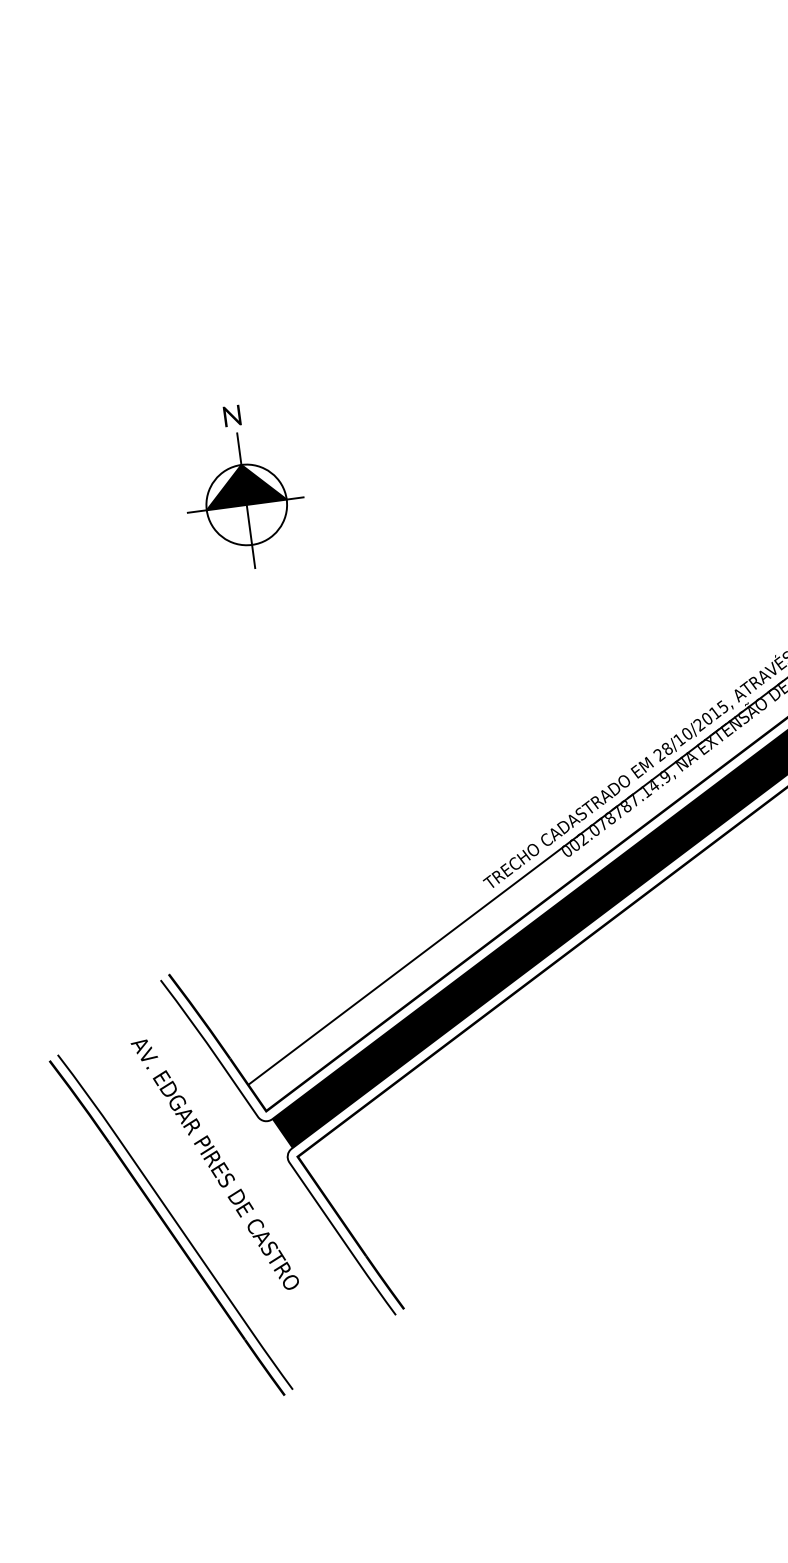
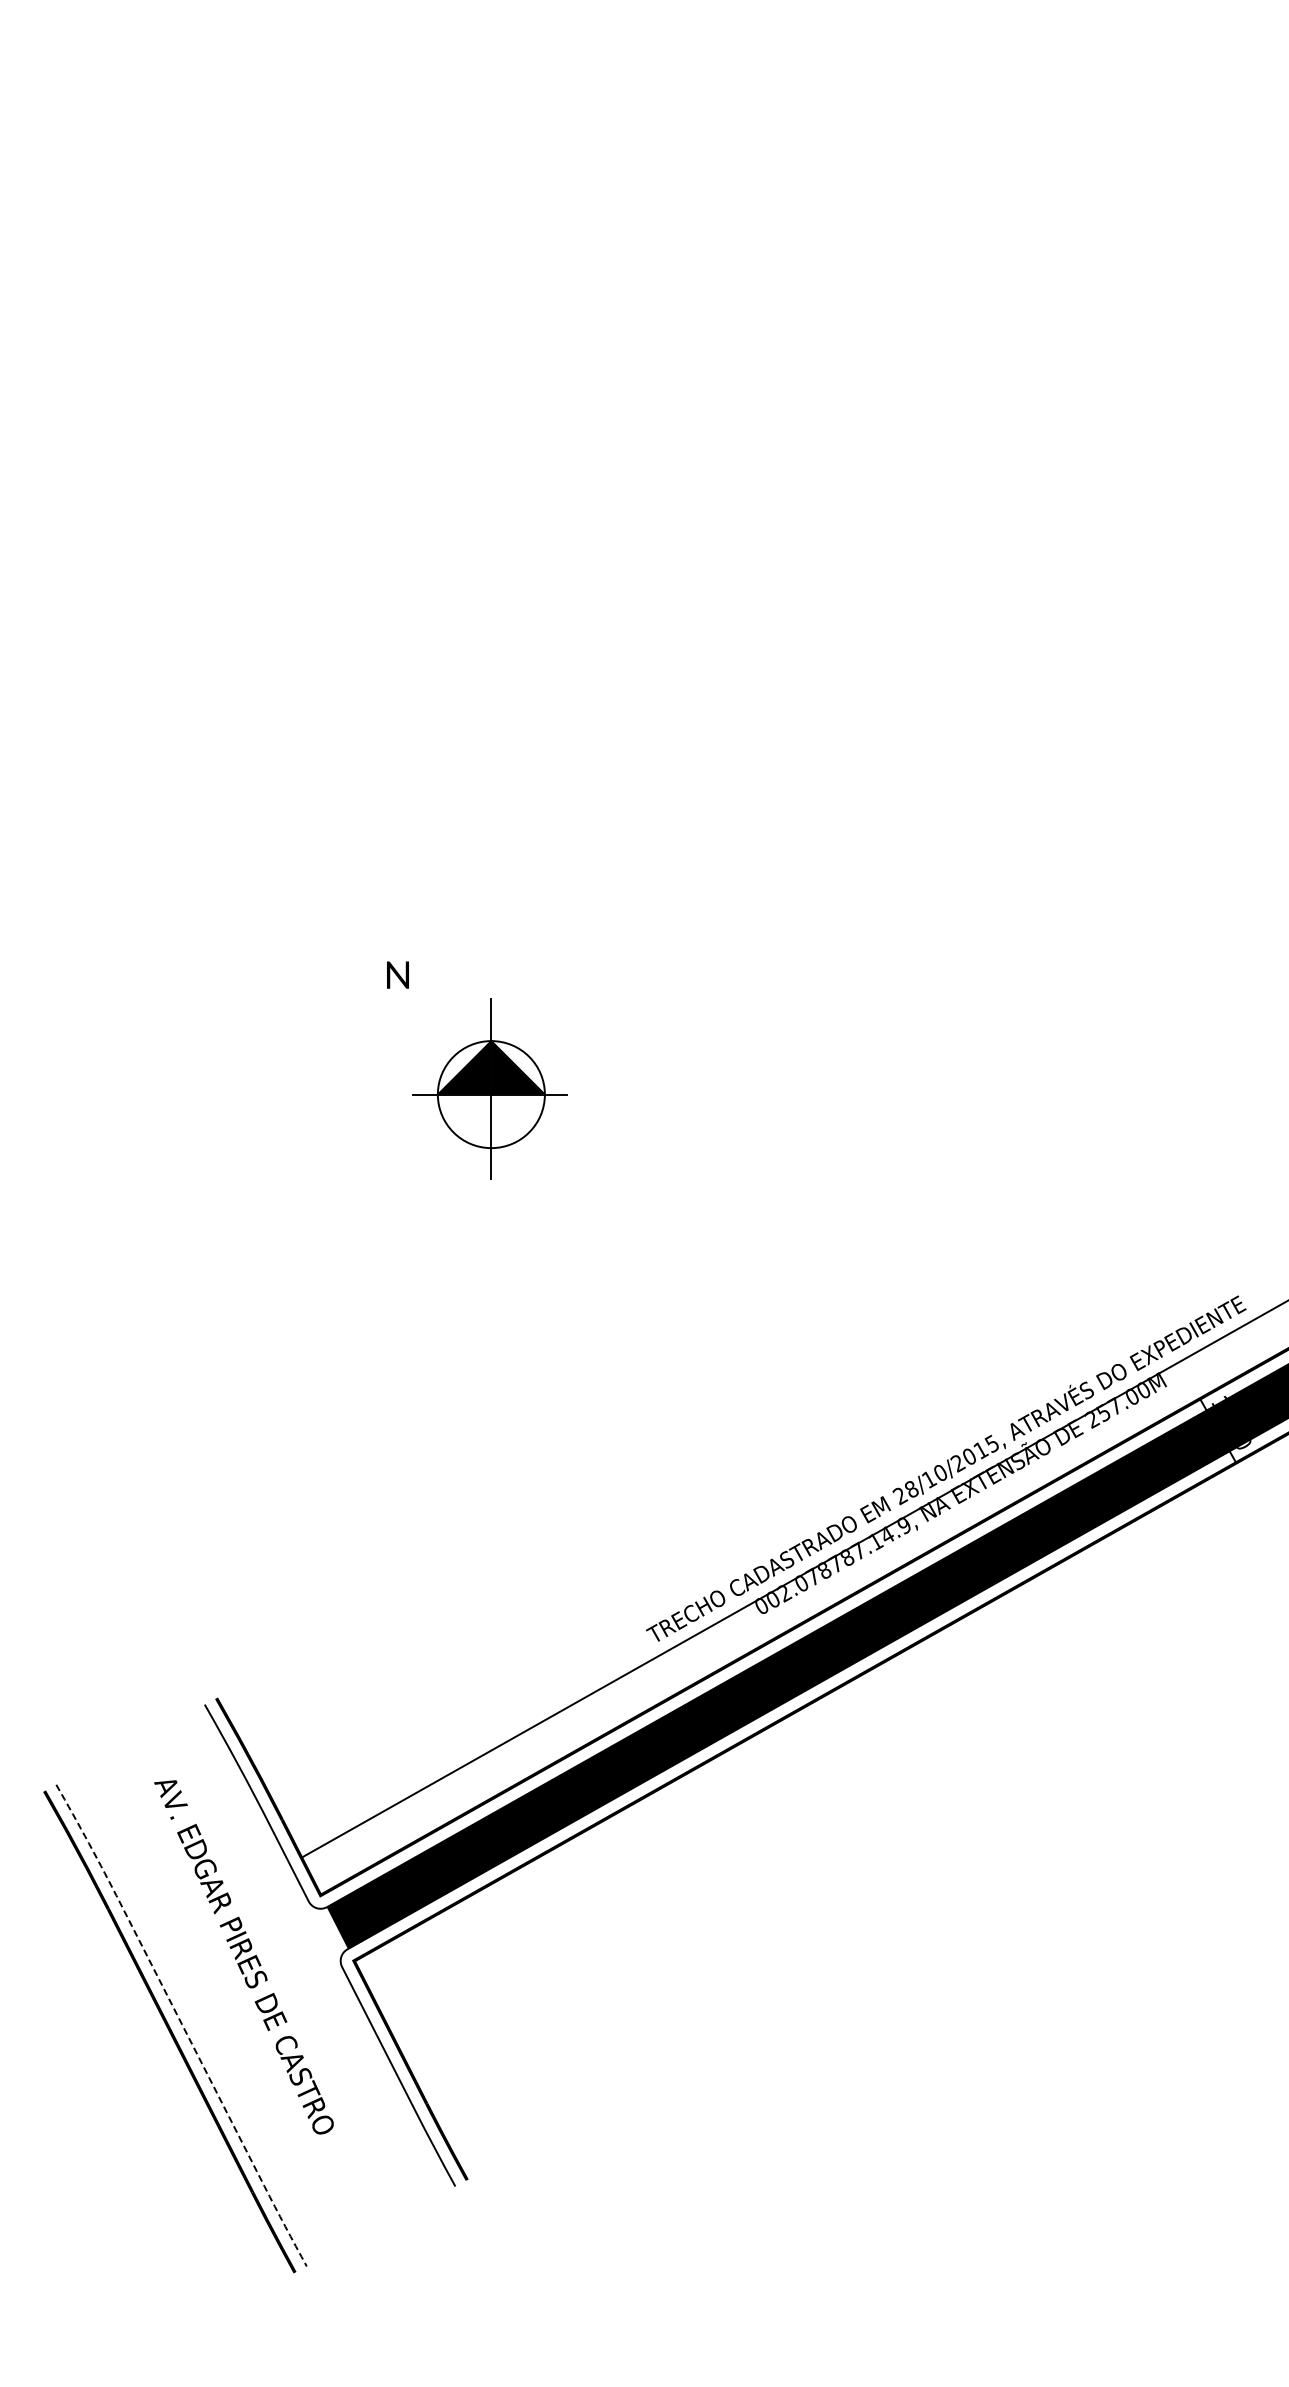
part: (244, 500) -> (489, 1088), moved
line: (176, 1222) -> (182, 2025), solid -> dashed

